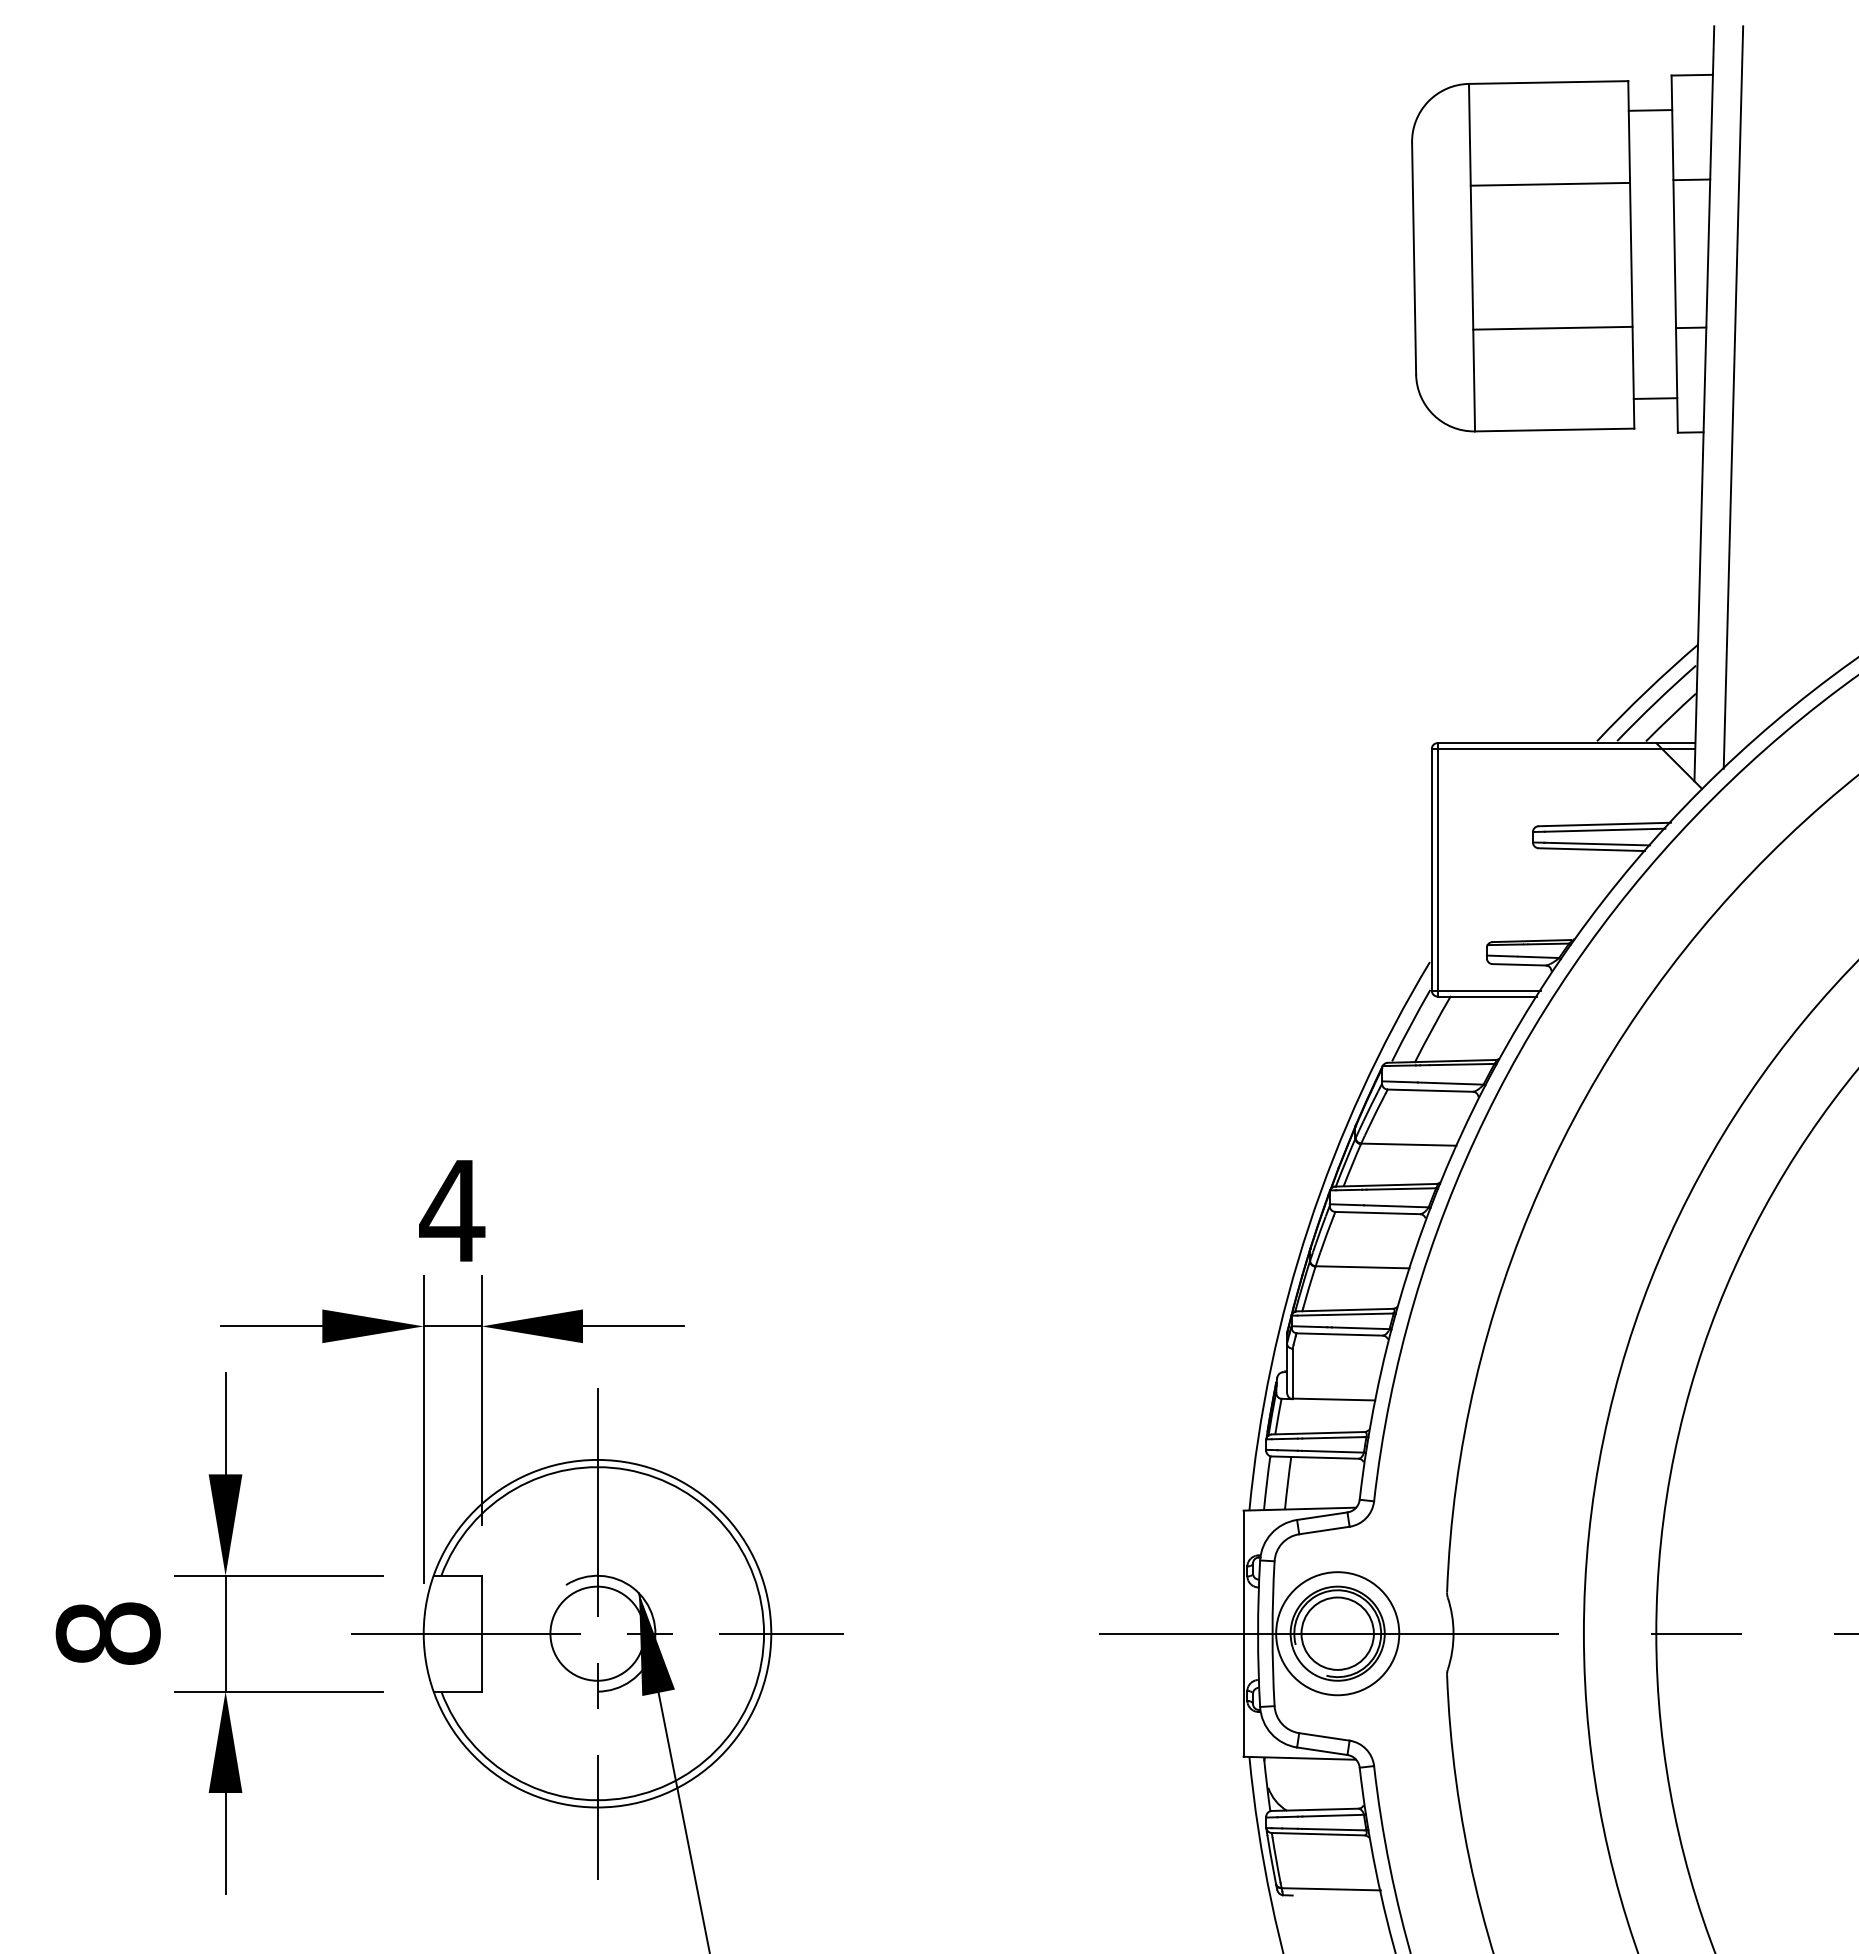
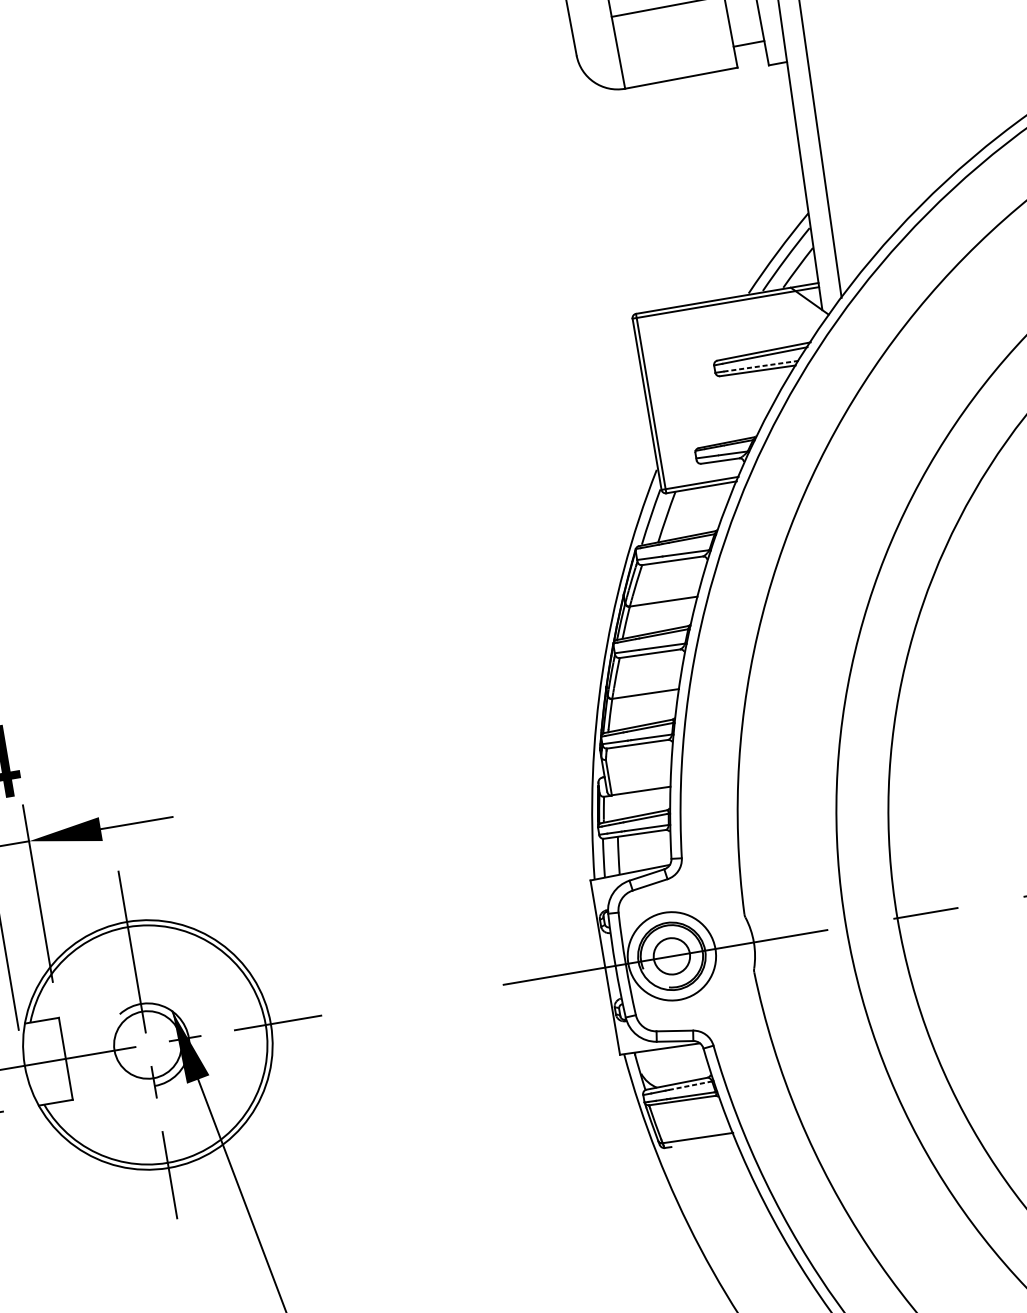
line: (1597, 844) -> (761, 366), solid -> dashed
circle: (1337, 1633) -> (671, 956), size x0.7
line: (1333, 1815) -> (690, 1085), solid -> dashed

